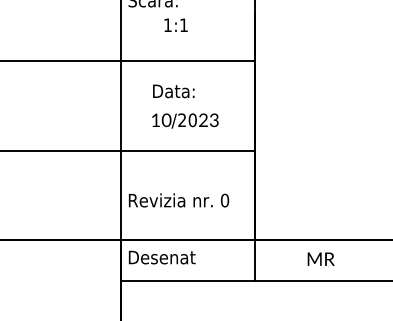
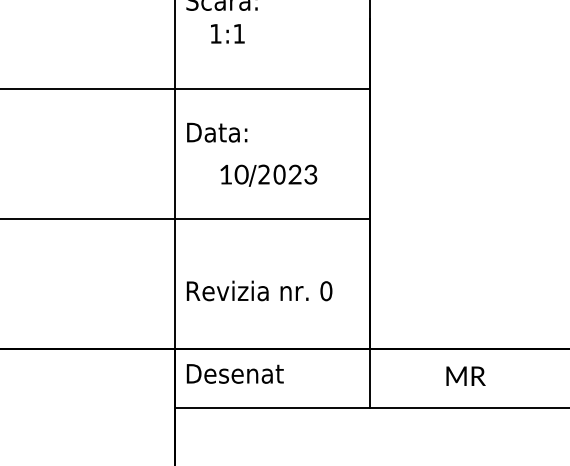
text: (175, 24) -> (226, 32), moved
text: (173, 91) -> (216, 132), moved

